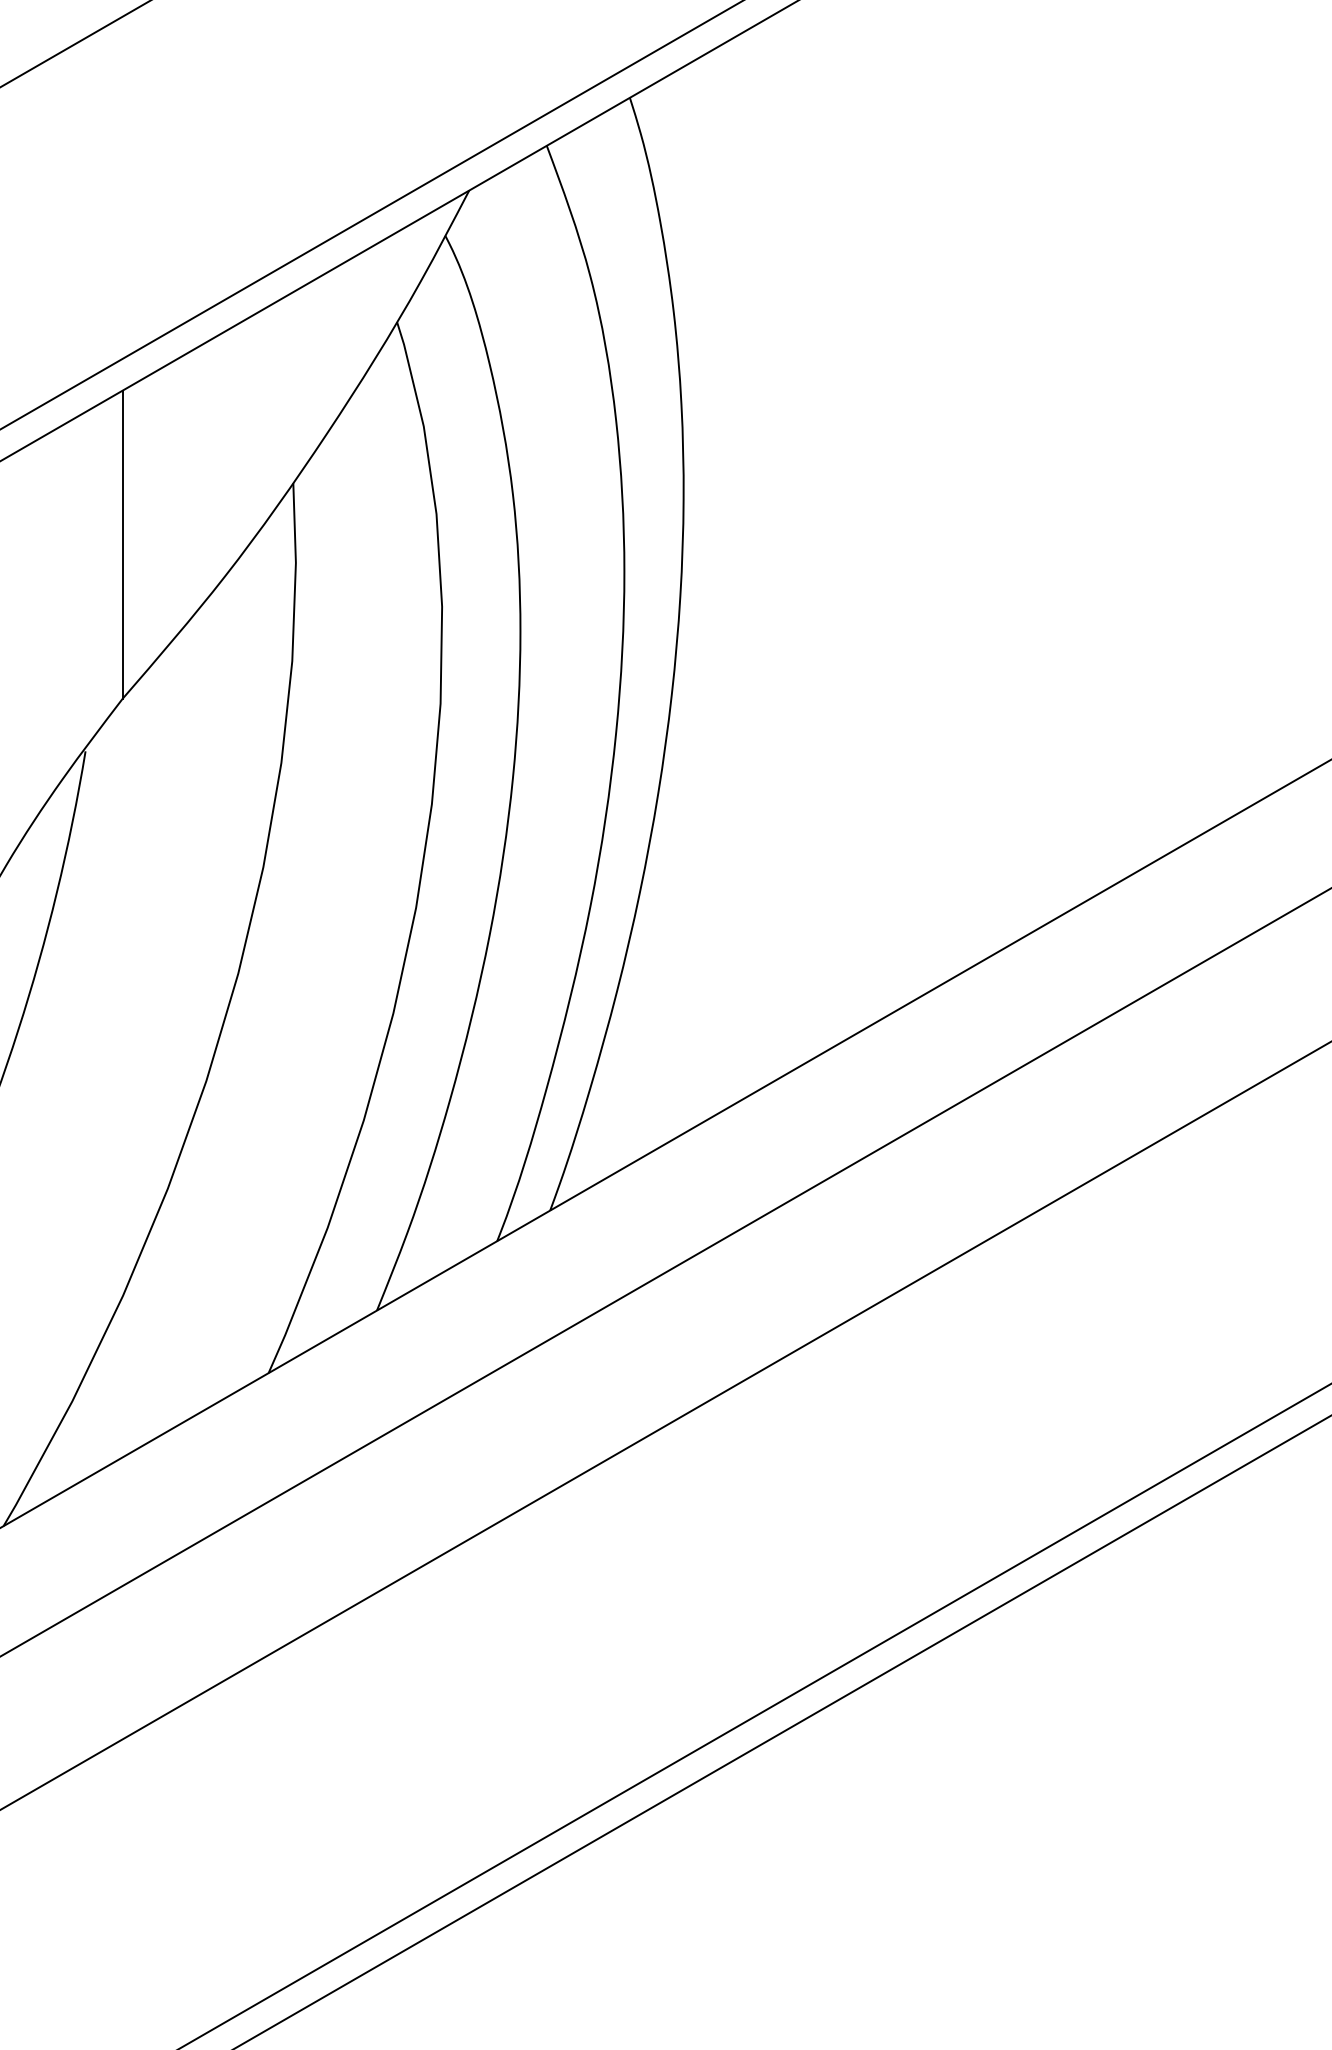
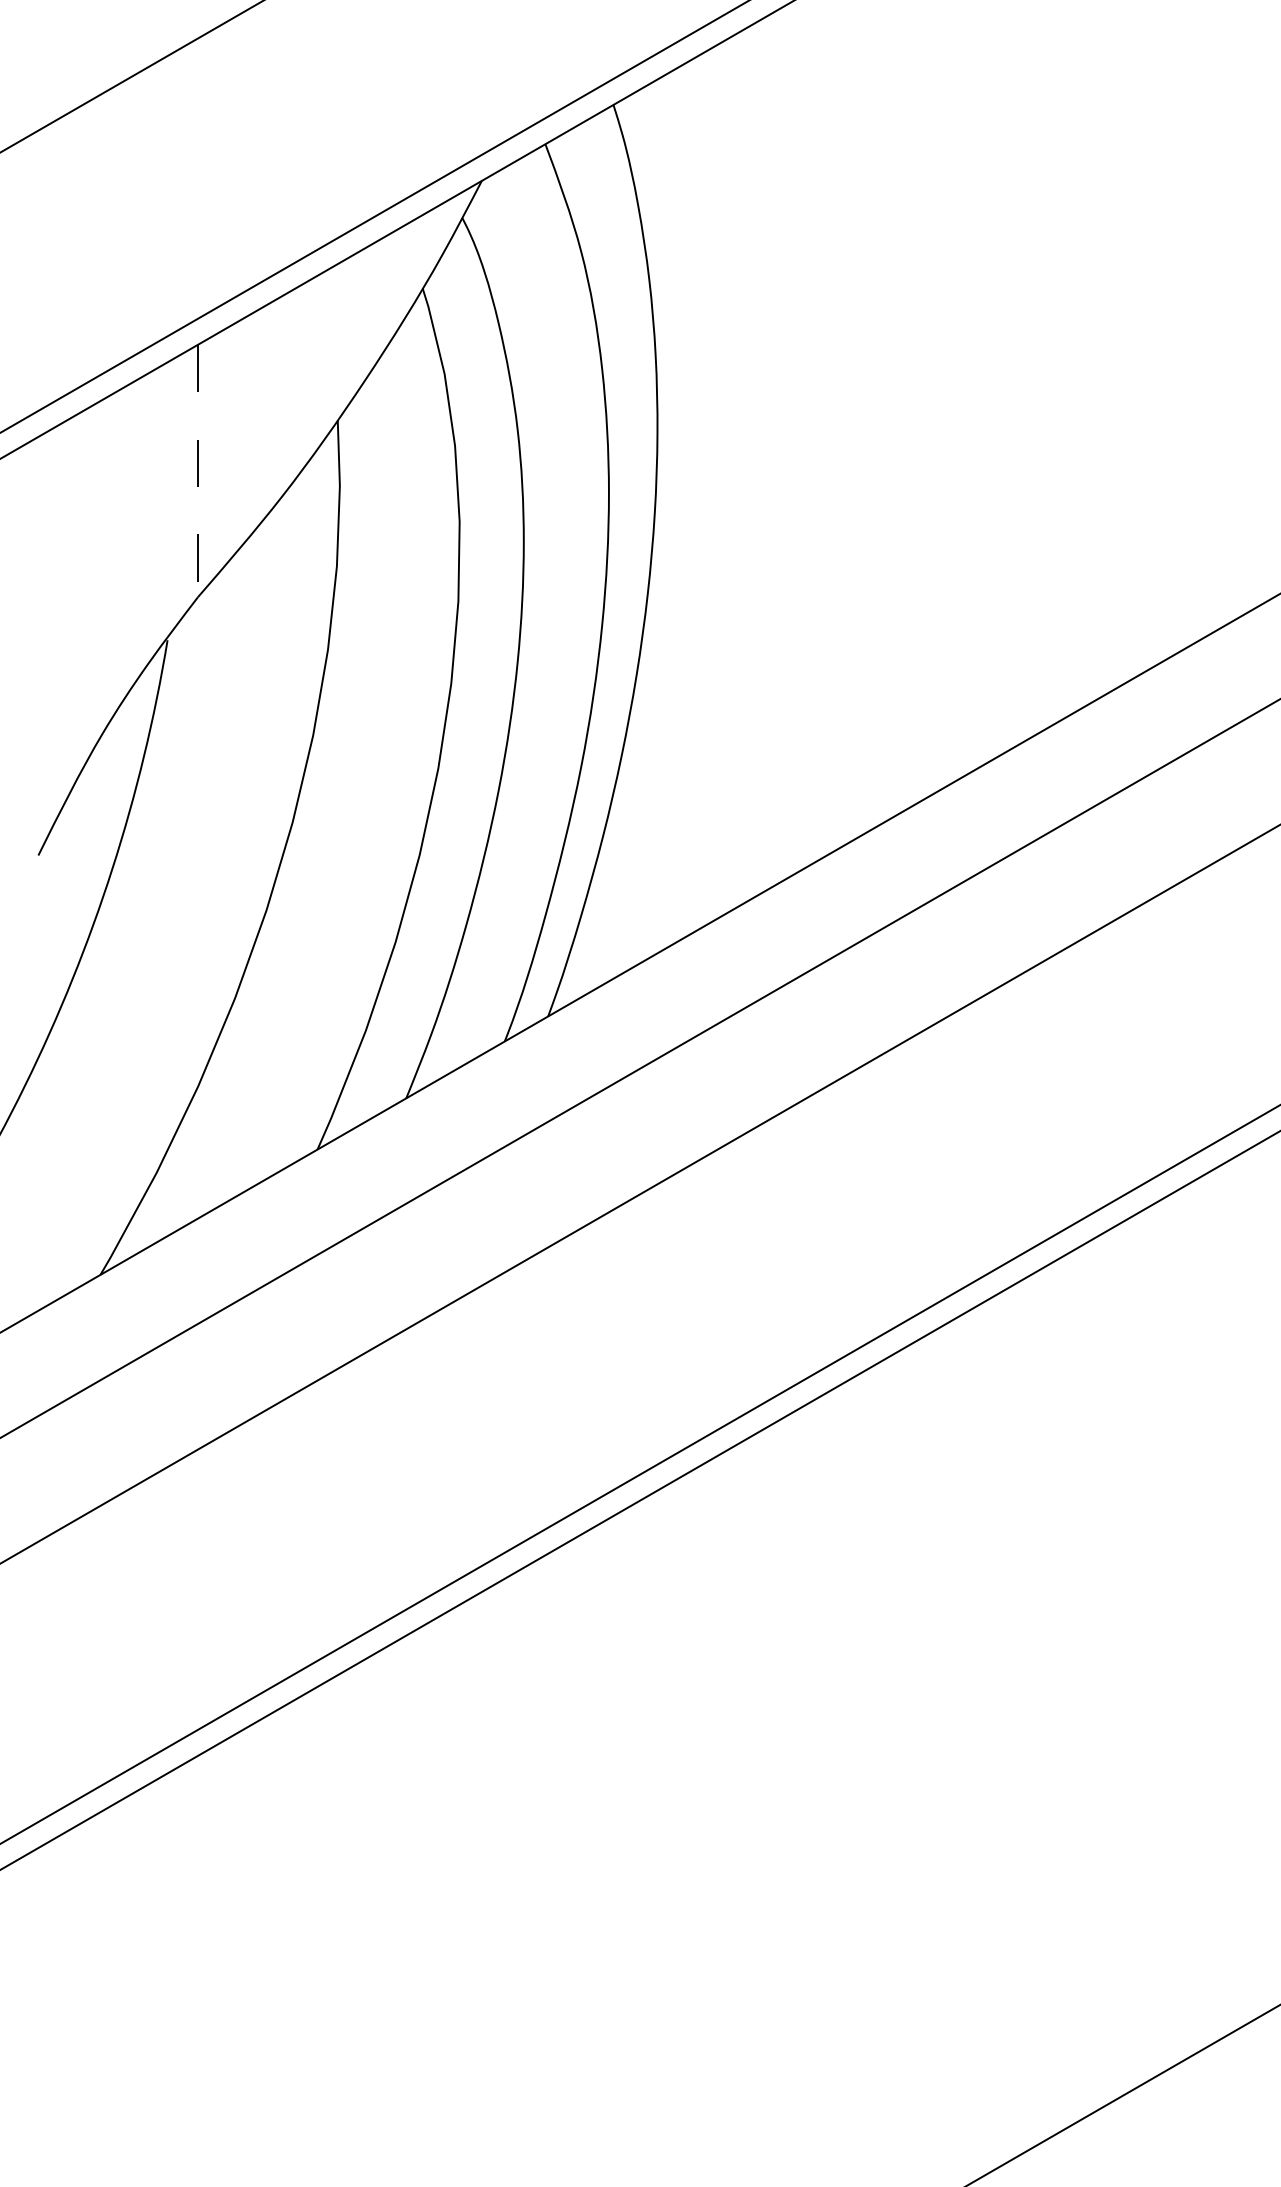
line: (122, 545) -> (197, 471), solid -> dashed

